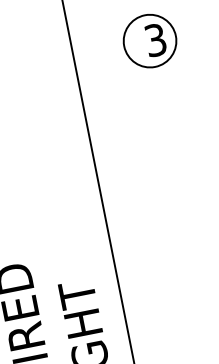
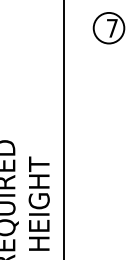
text: (155, 38) -> (112, 27), 3 -> 7

